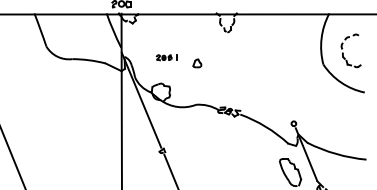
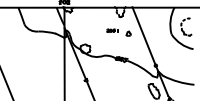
part: (178, 61) -> (118, 32), moved
line: (270, 66) -> (143, 35), added

